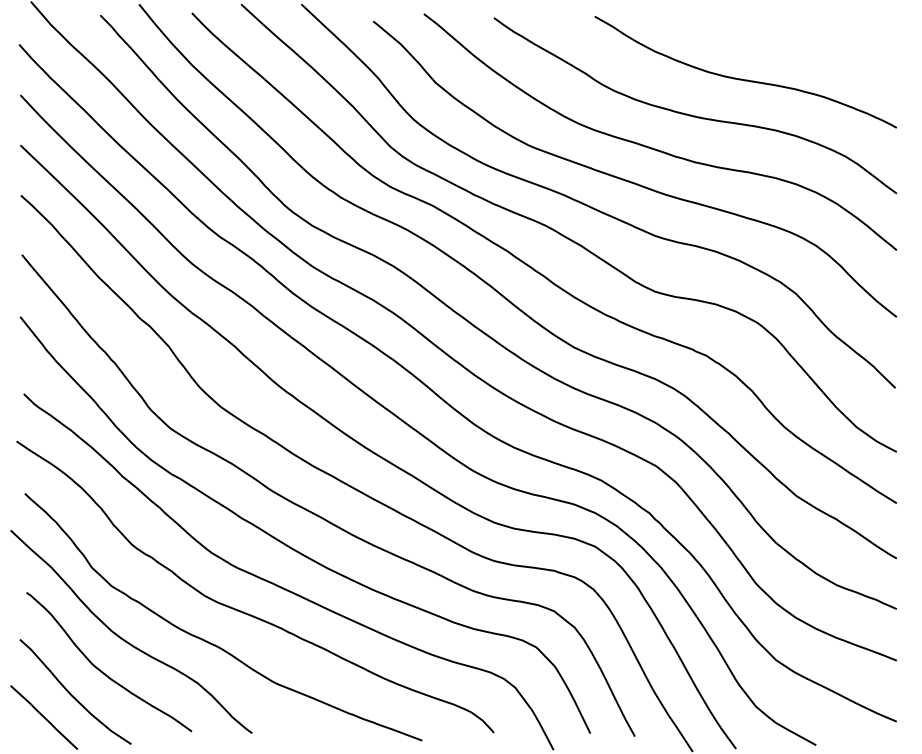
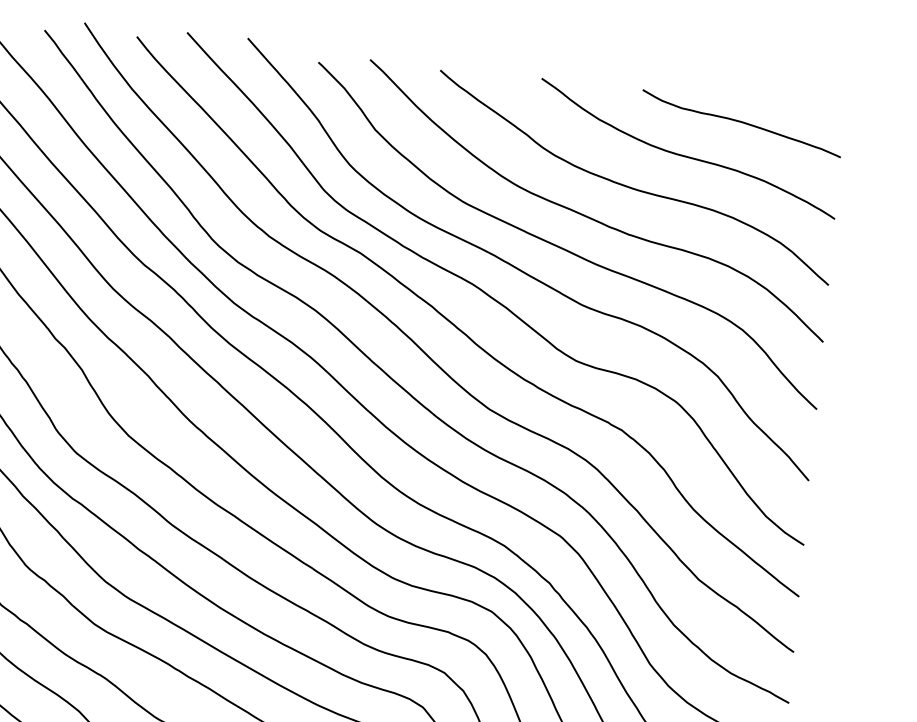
curve: (795, 41) -> (741, 122), added

